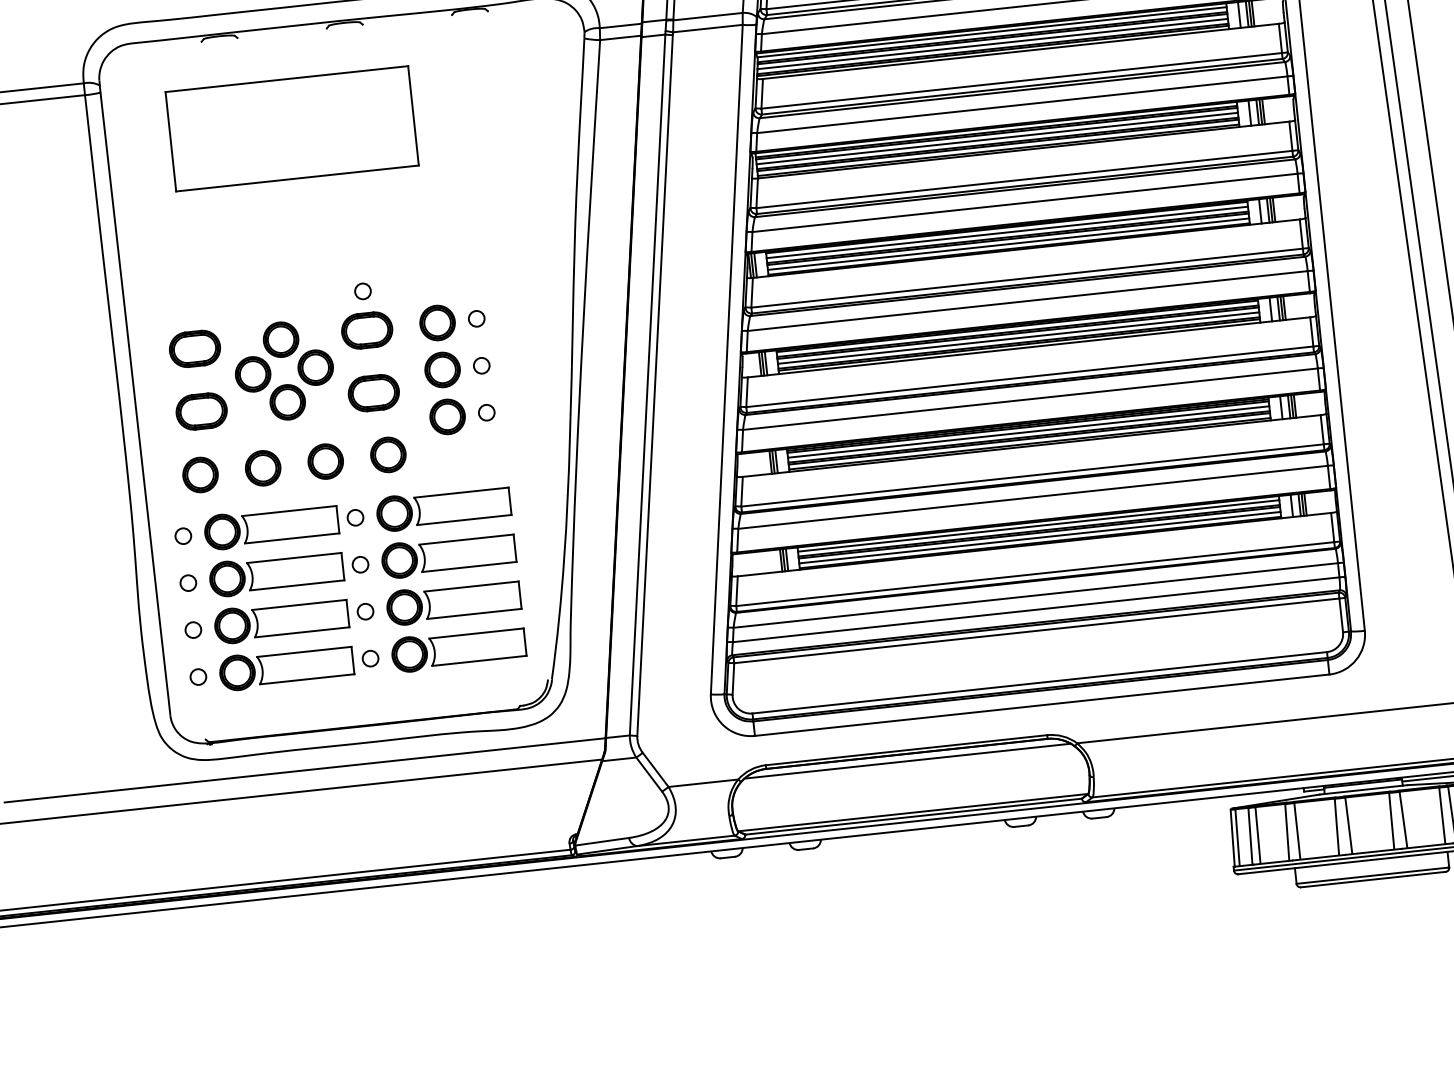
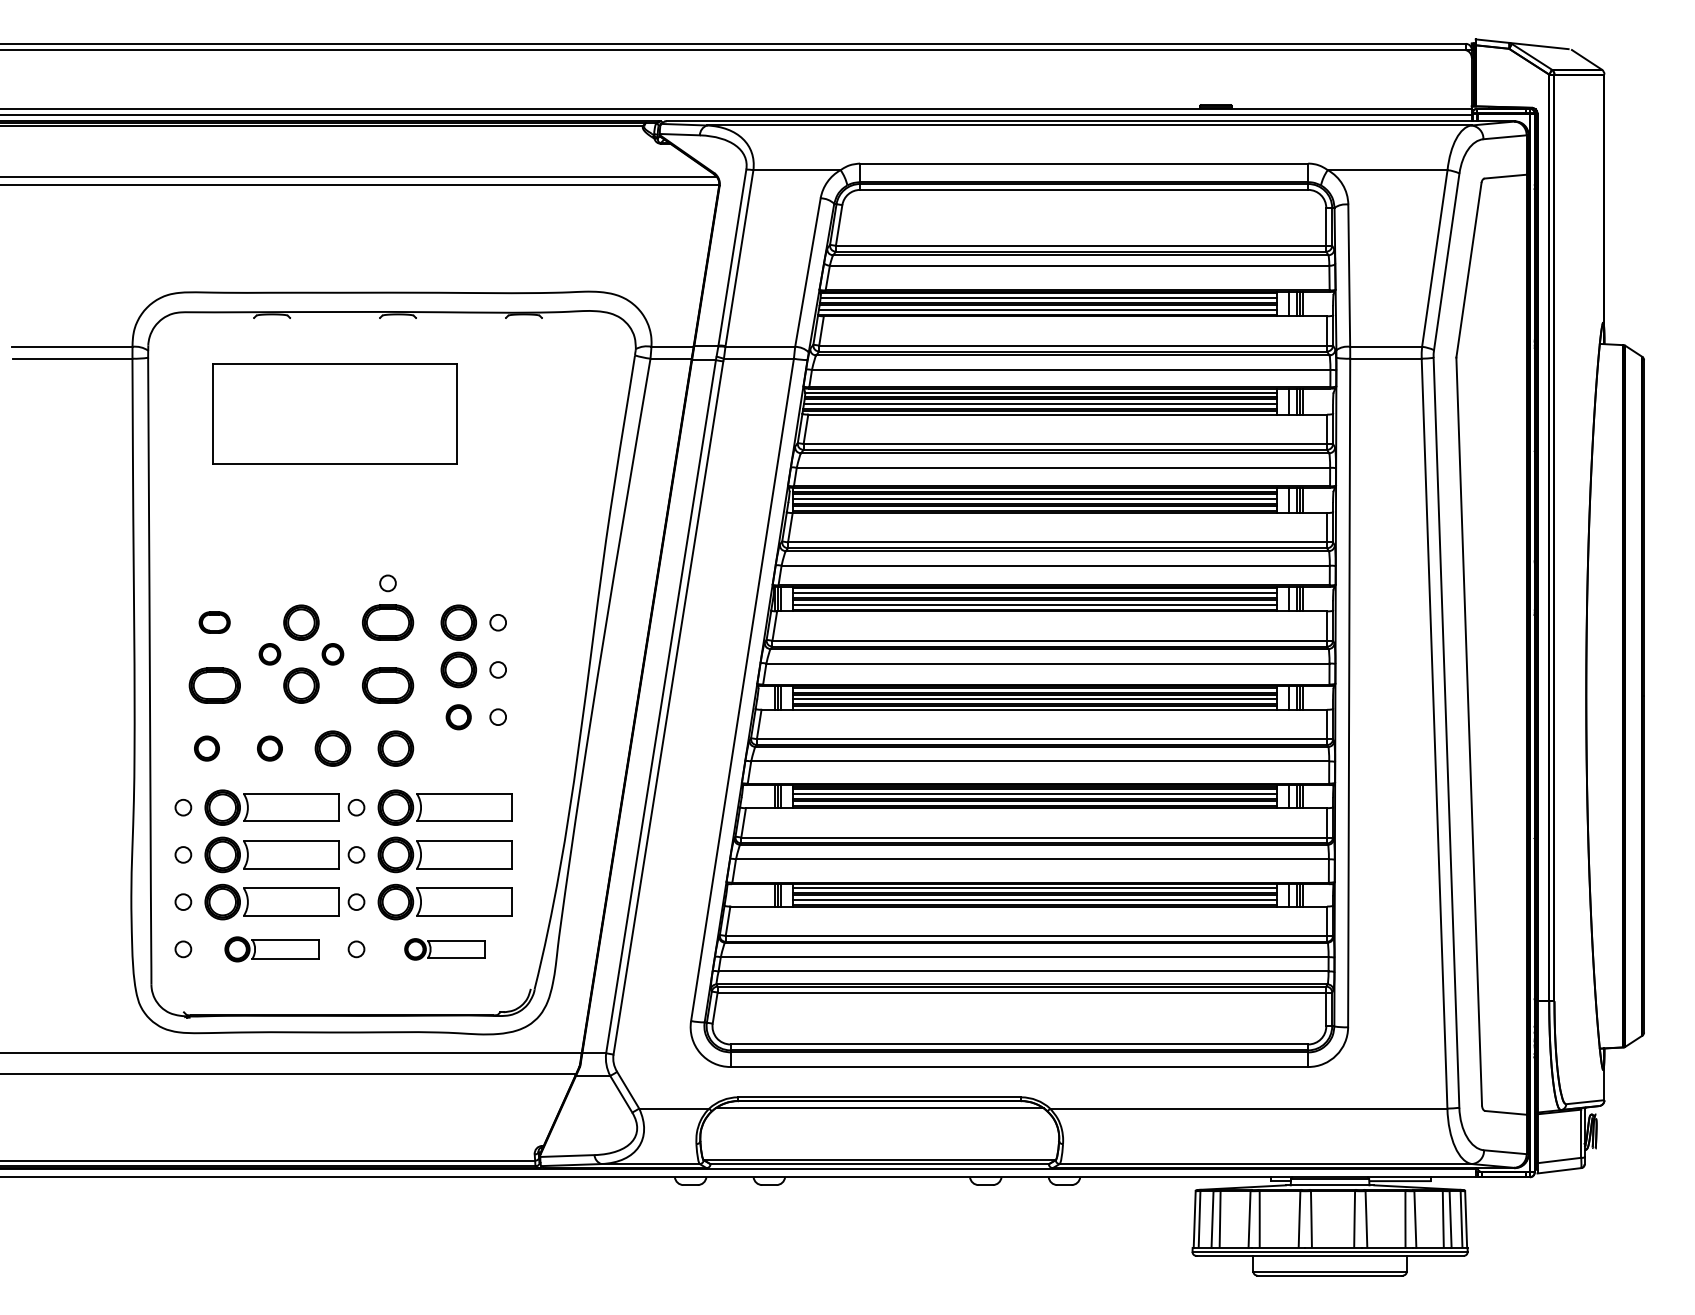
part: (194, 348) -> (214, 622), size x0.6
part: (315, 368) -> (332, 654), size x0.6
part: (252, 374) -> (269, 654), size x0.6
part: (447, 417) -> (458, 717), size x0.7
part: (262, 468) -> (269, 748), size x0.7
part: (200, 474) -> (206, 748), size x0.7
part: (458, 649) -> (444, 949), size x0.6
part: (286, 667) -> (271, 949), size x0.7

